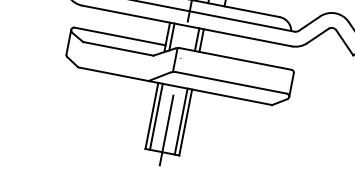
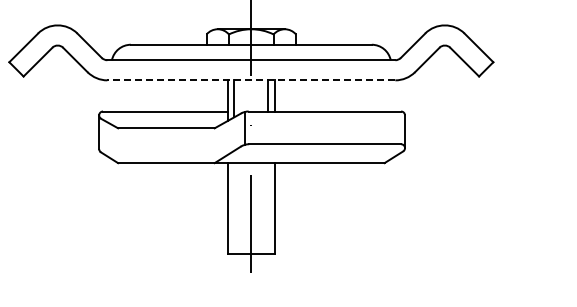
line: (187, 26) -> (251, 80), solid -> dashed
line: (156, 116) -> (234, 208), removed
line: (181, 121) -> (268, 208), removed

